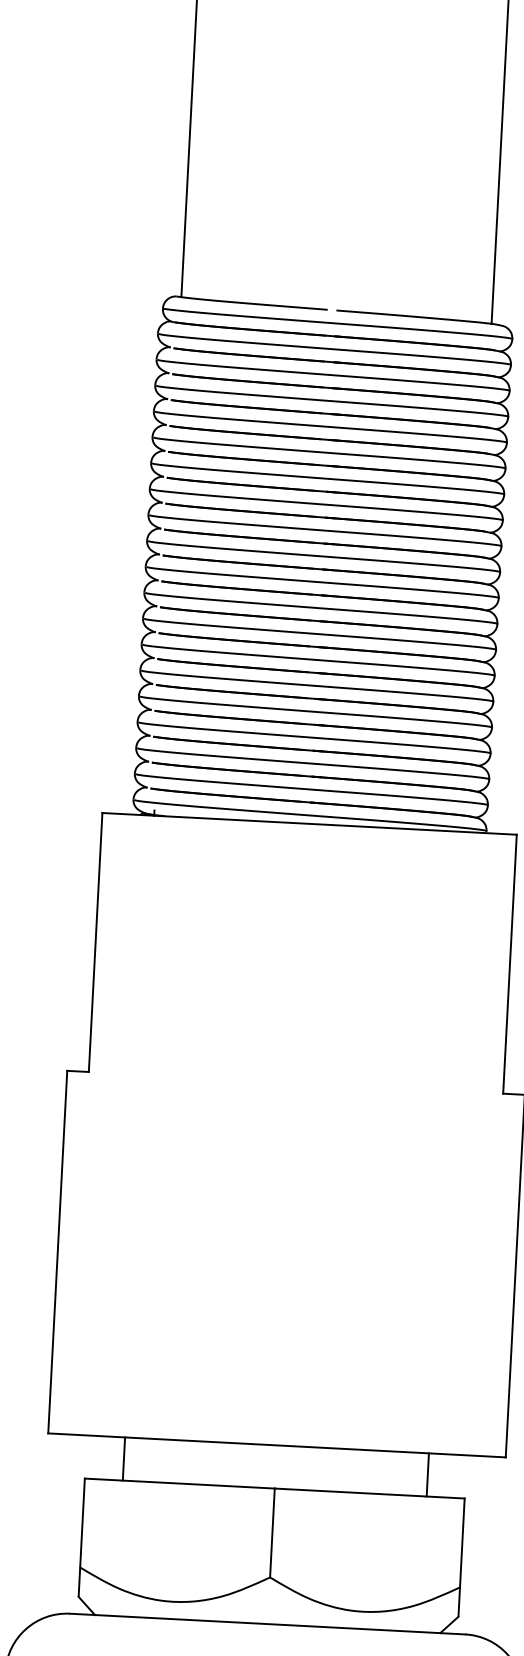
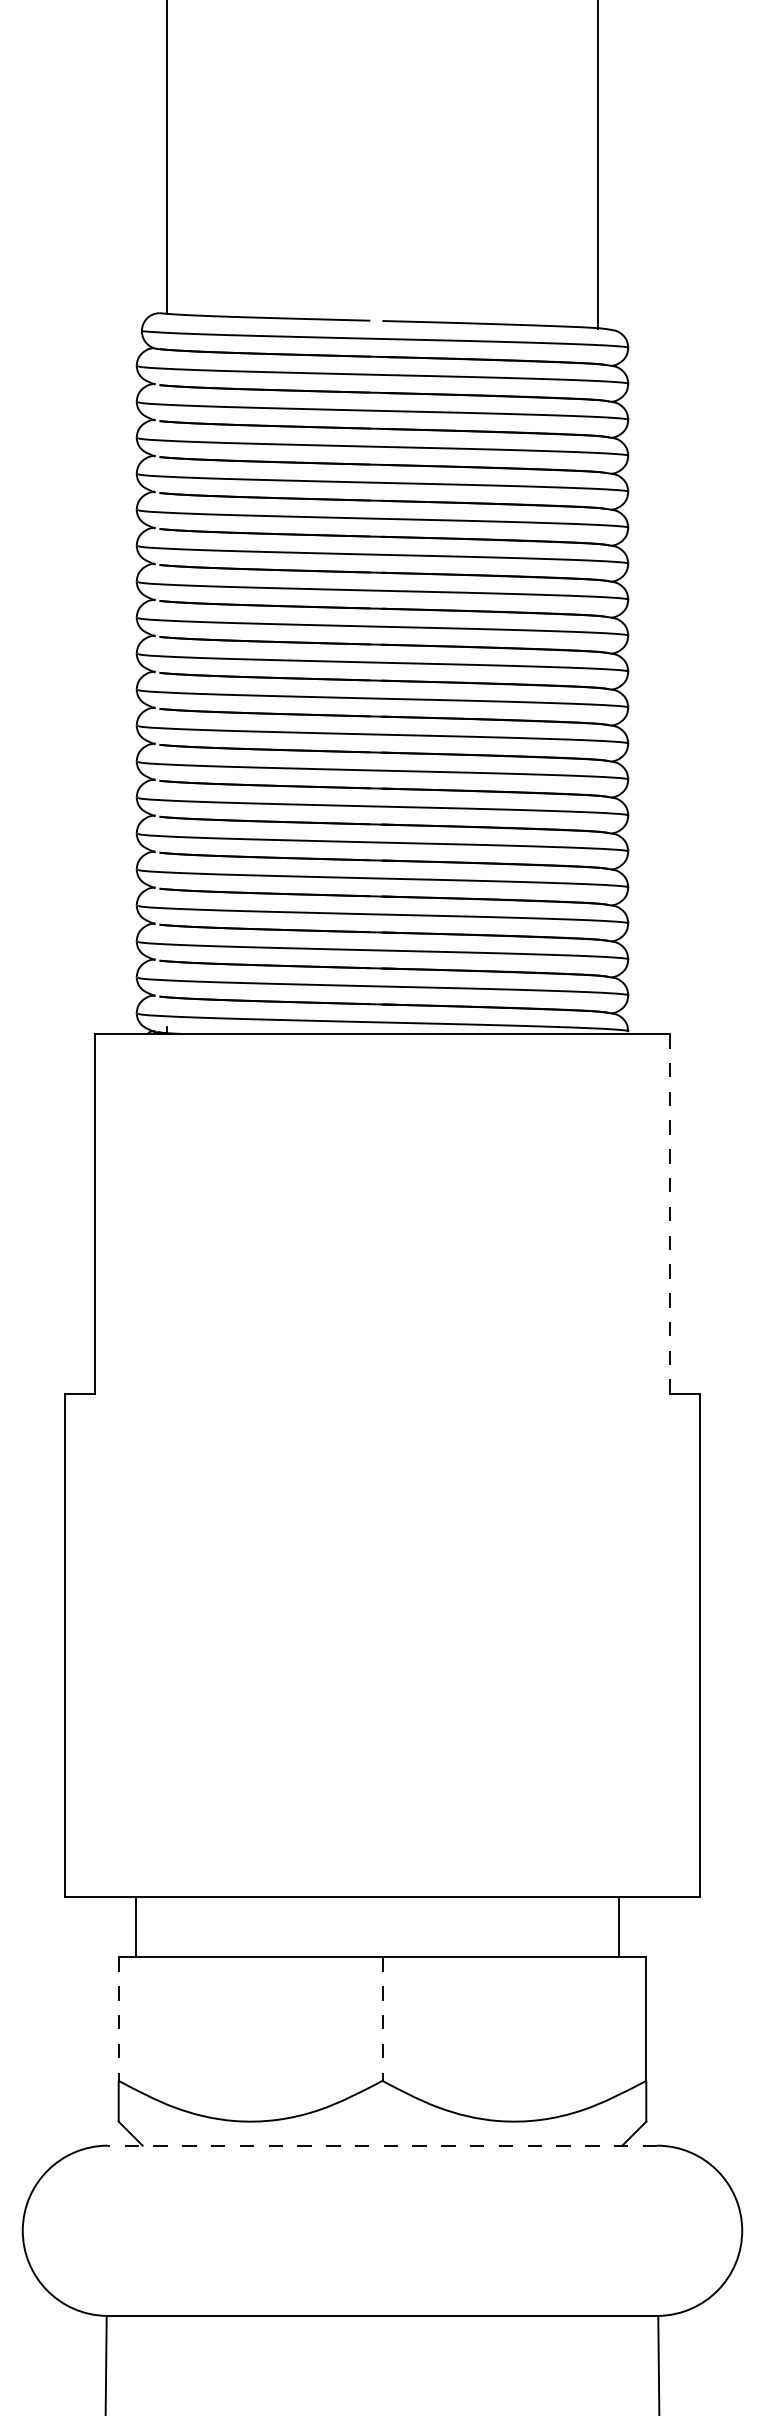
line: (510, 963) -> (670, 1213), solid -> dashed
line: (123, 1459) -> (136, 1927), moved
line: (427, 1474) -> (618, 1927), moved
line: (82, 1523) -> (118, 2019), solid -> dashed
line: (272, 1533) -> (382, 2019), solid -> dashed
line: (267, 1623) -> (382, 2145), solid -> dashed

